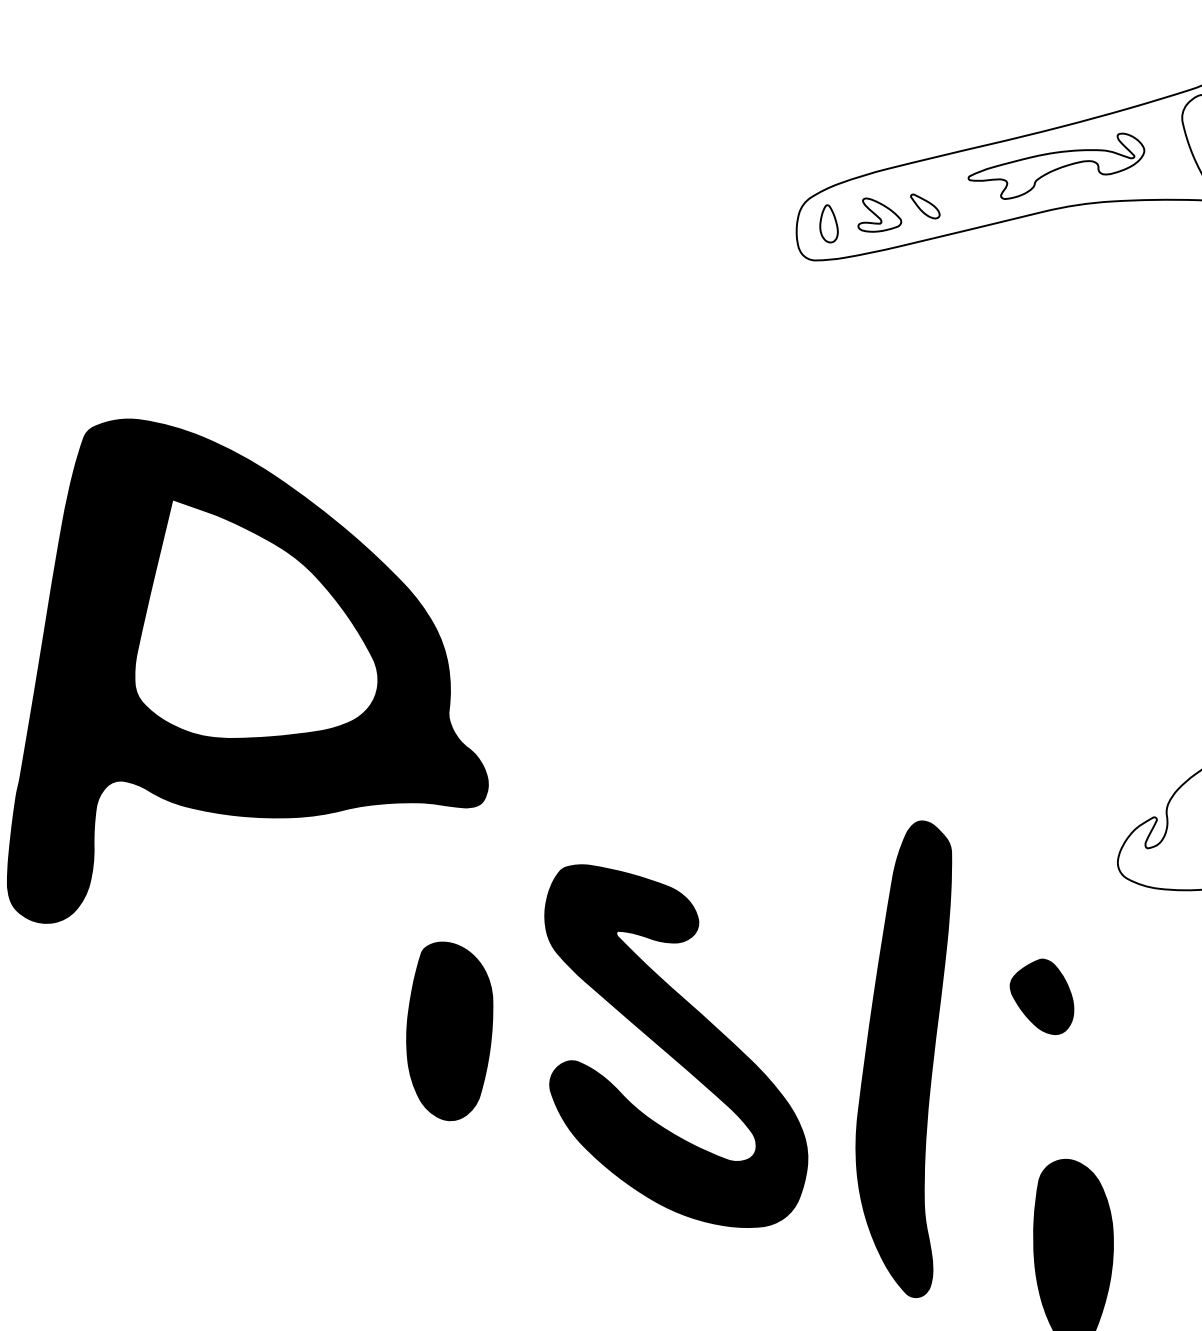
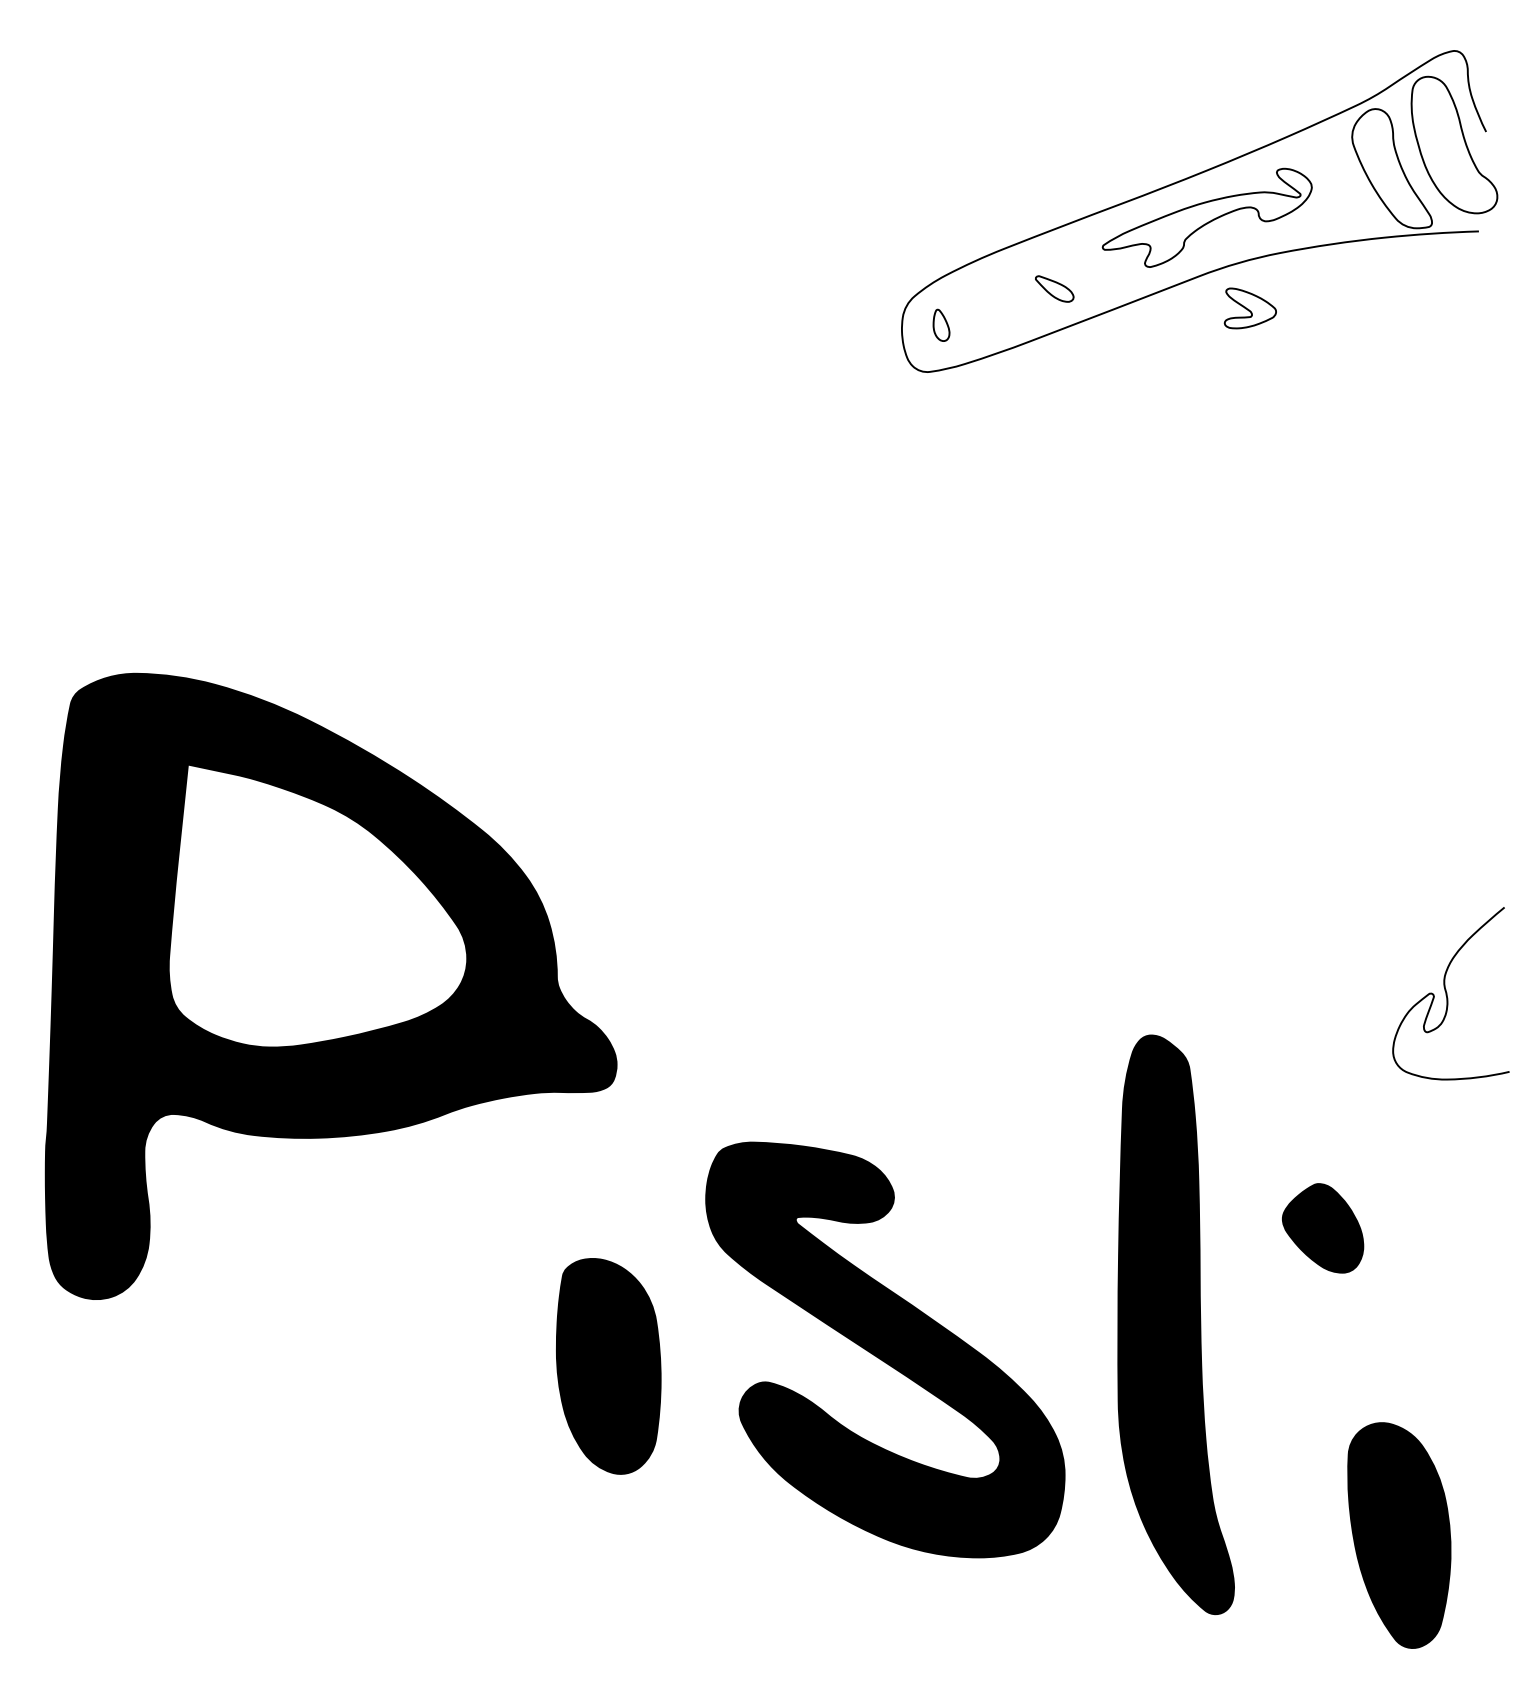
part: (880, 216) -> (1249, 308), moved
part: (829, 224) -> (941, 325), size x0.7

